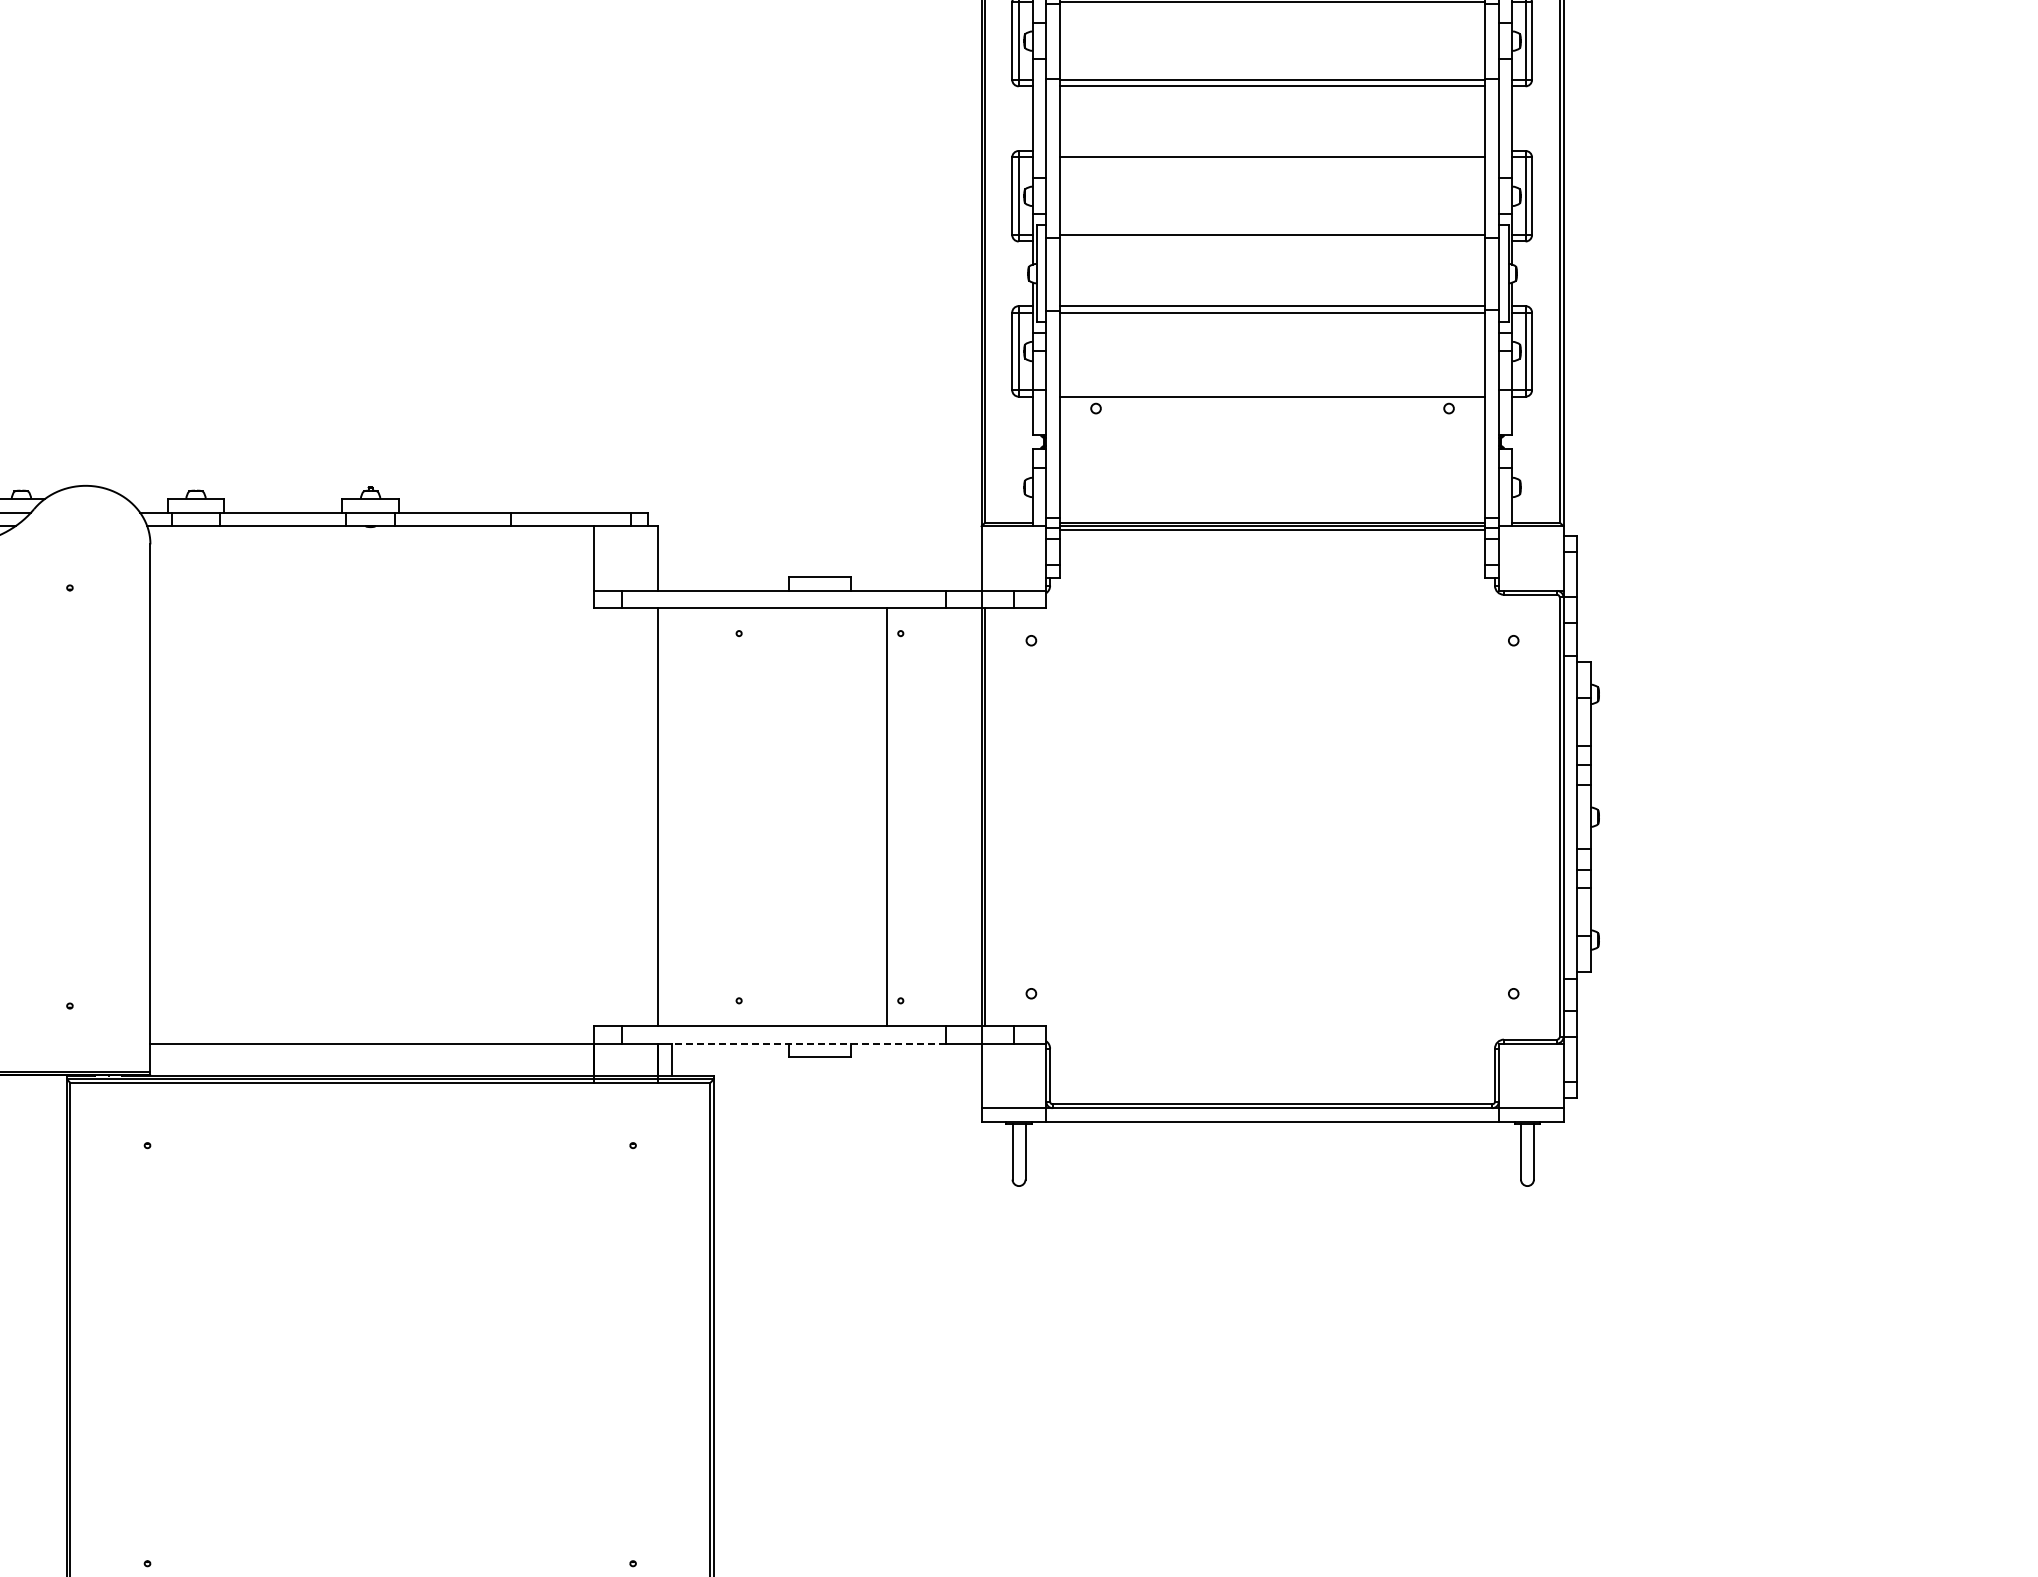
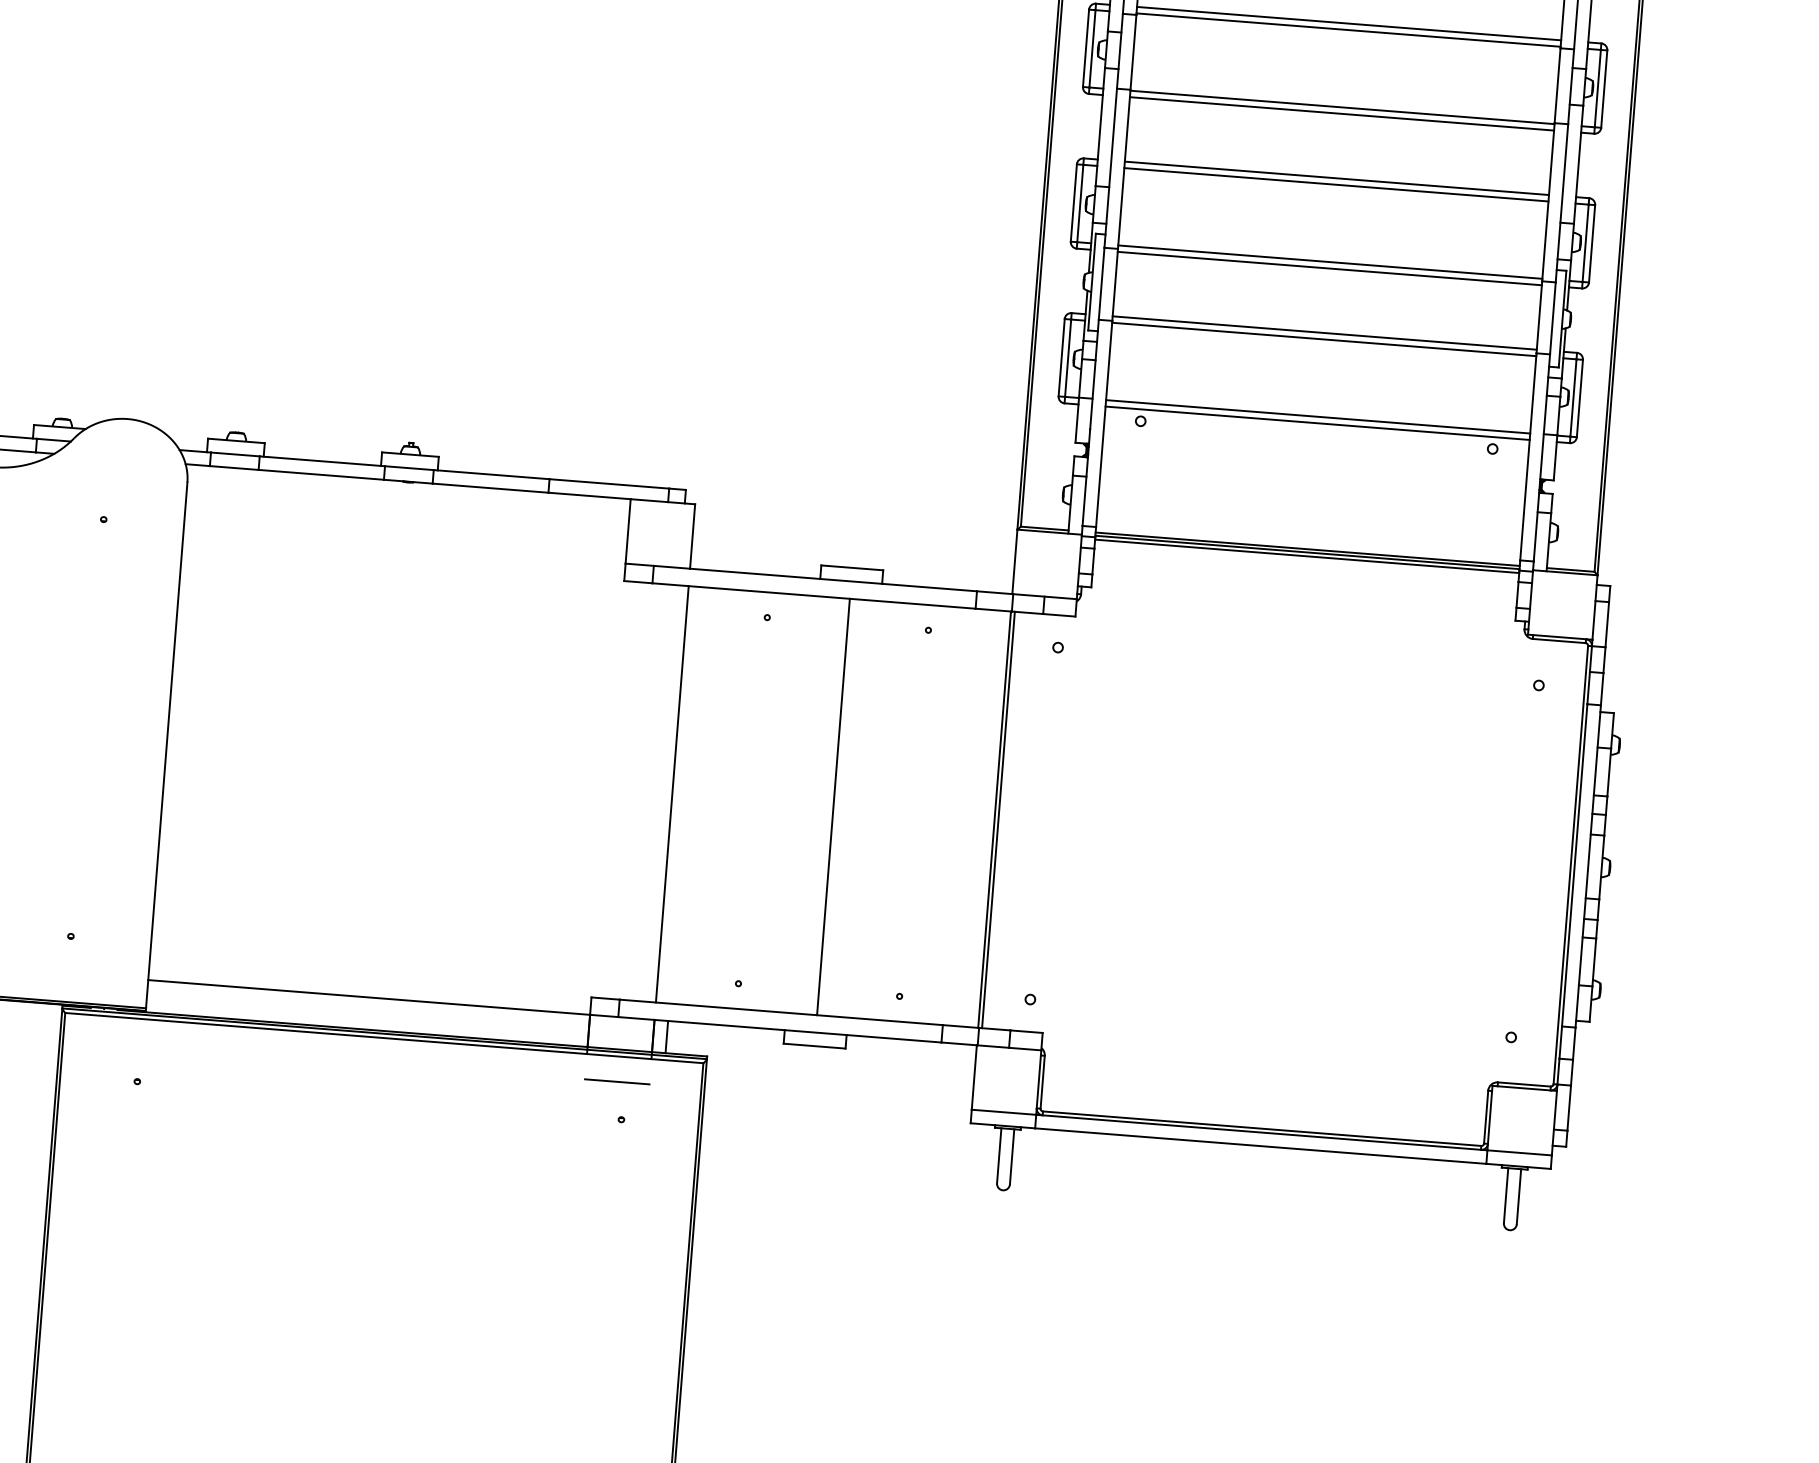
line: (1272, 150) -> (1336, 177), added
line: (1272, 241) -> (1329, 268), added
line: (1272, 390) -> (1318, 417), added
line: (886, 817) -> (832, 807), moved
line: (808, 1043) -> (804, 1031), dashed -> solid
line: (625, 1107) -> (616, 1081), added

